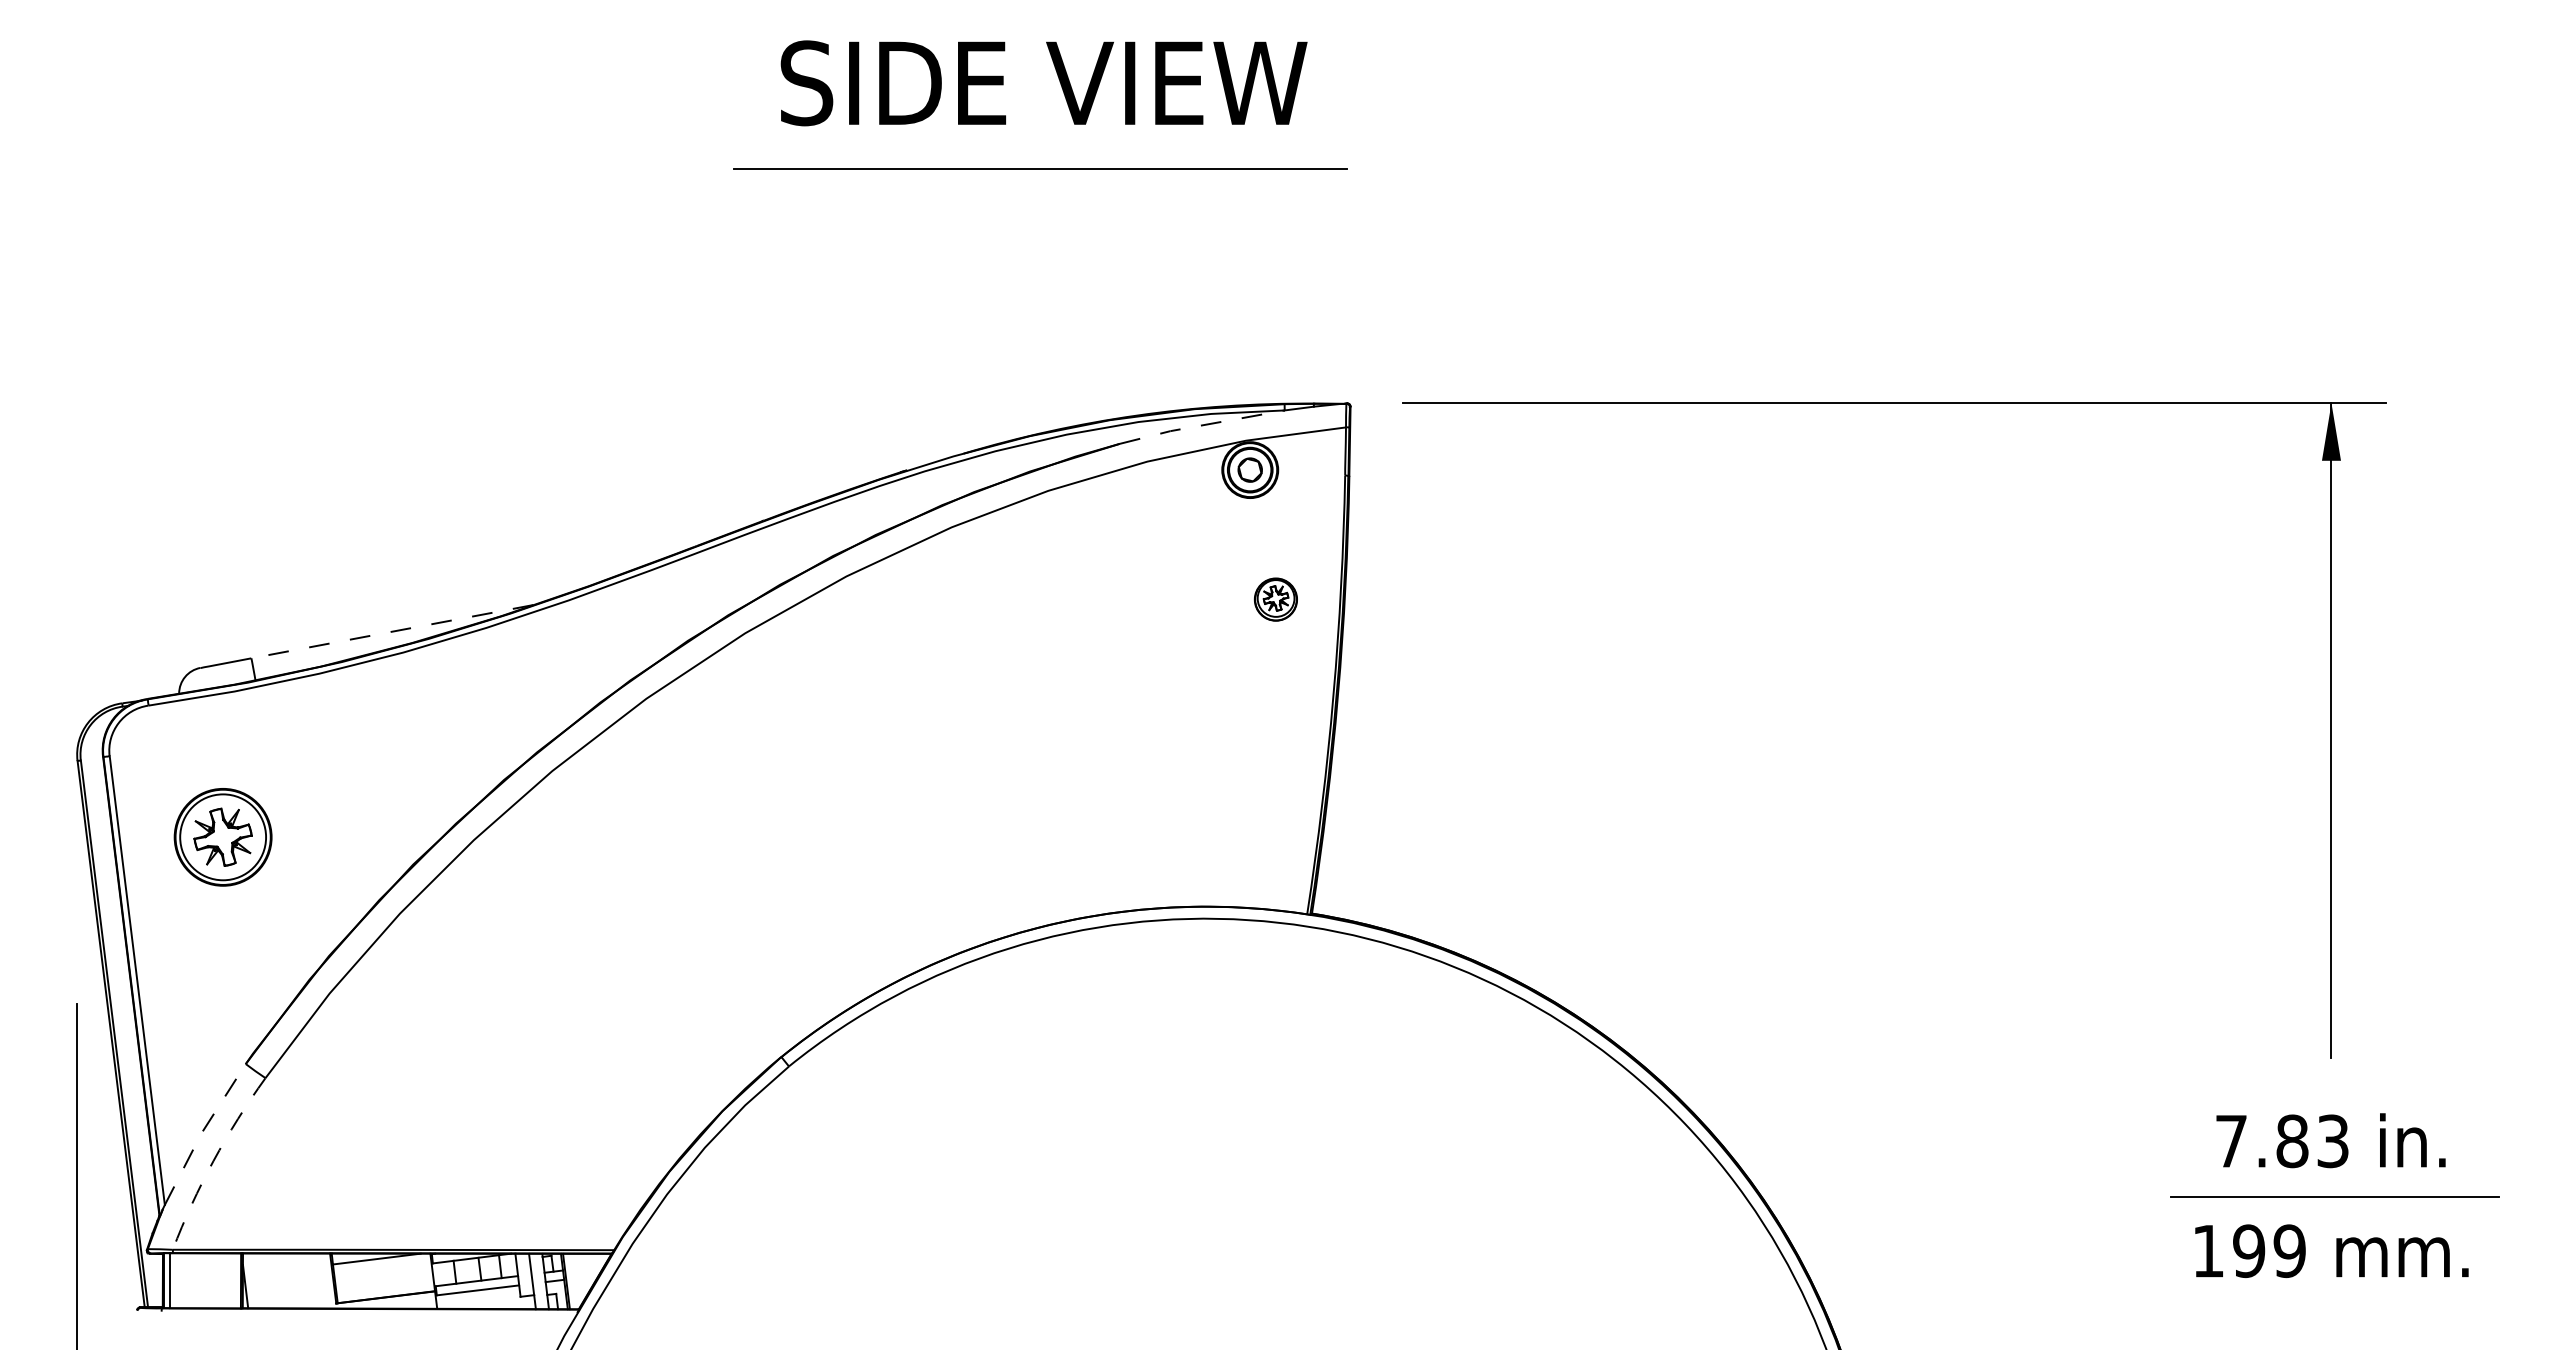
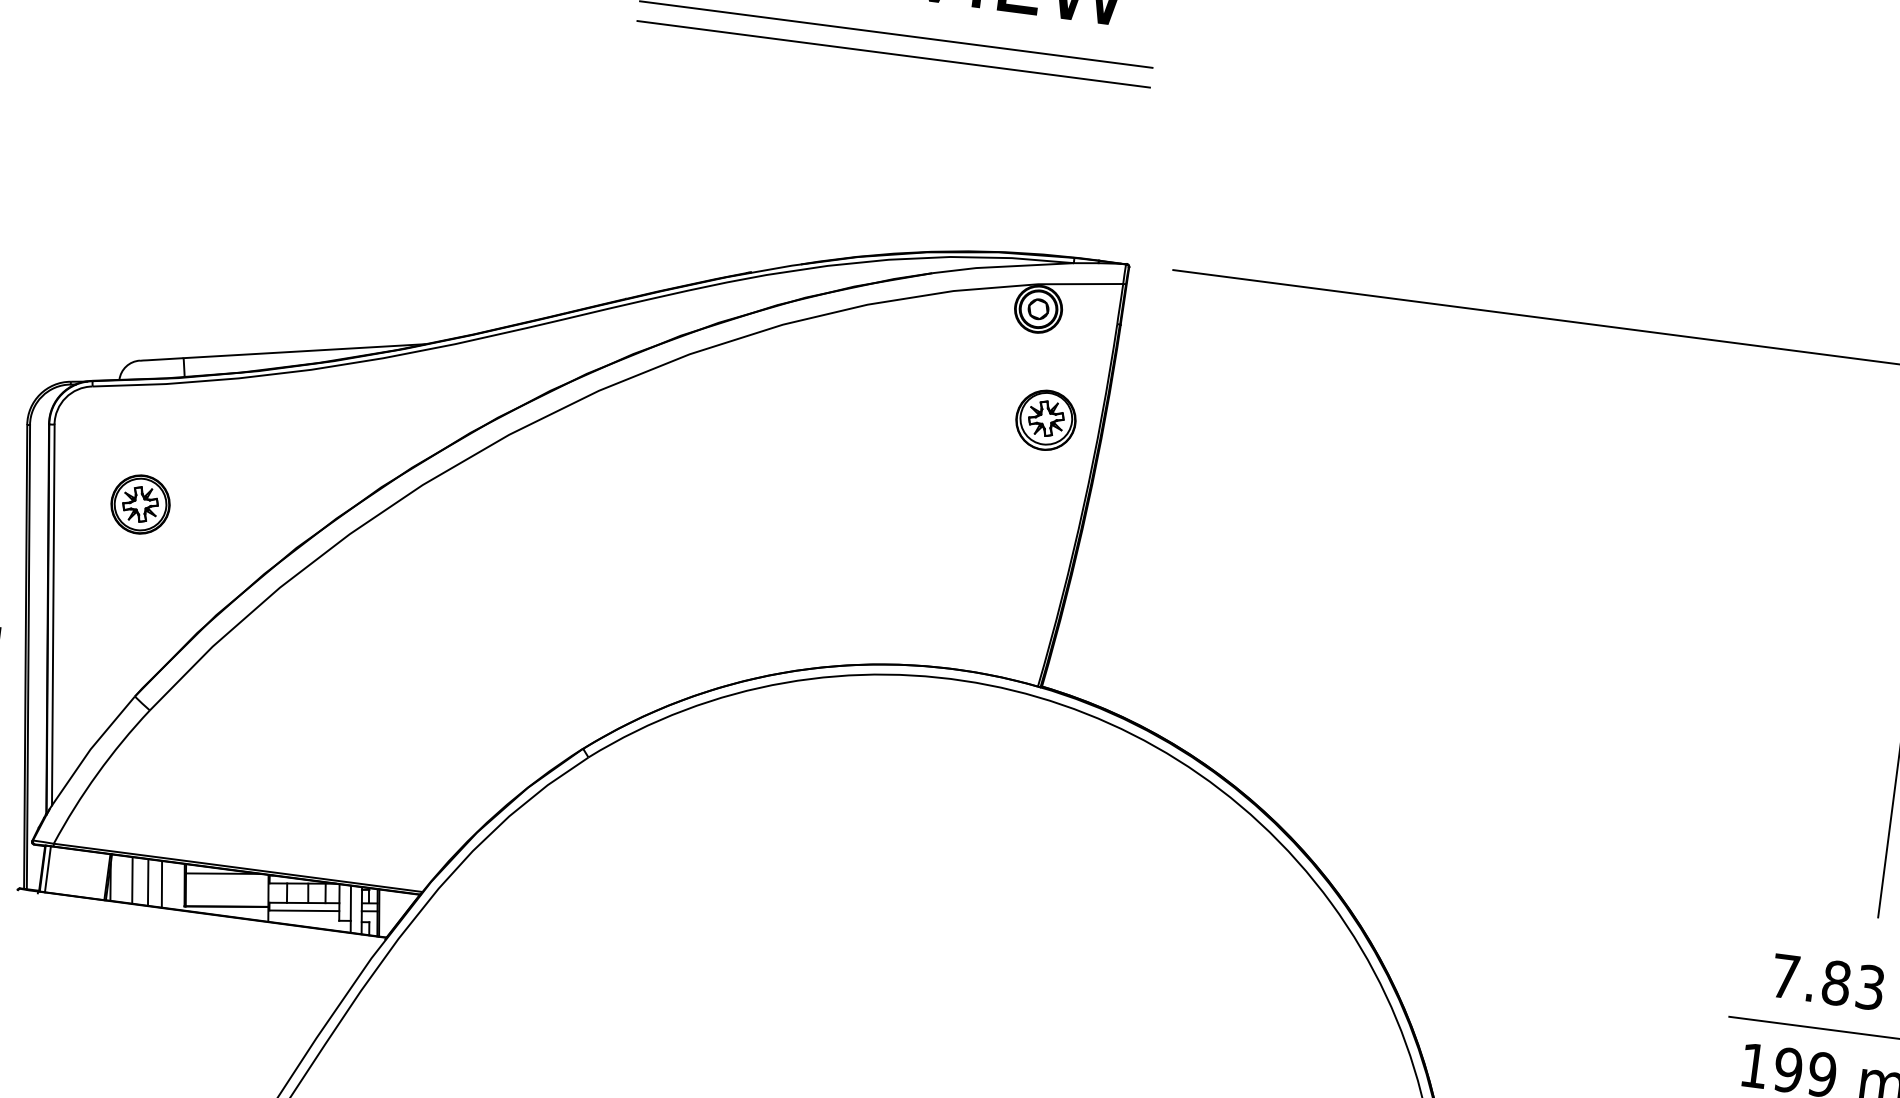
line: (1040, 192) -> (893, 54), added
line: (1201, 425) -> (1002, 266), dashed -> solid
part: (1275, 599) -> (1045, 420), size x1.67
line: (391, 631) -> (303, 350), dashed -> solid
part: (222, 836) -> (140, 503), size x0.71
line: (201, 1133) -> (90, 749), dashed -> solid
arc: (213, 1161) -> (97, 774), dashed -> solid
line: (270, 1280) -> (132, 880), added
line: (289, 1280) -> (147, 882), added
line: (305, 1280) -> (161, 883), added

